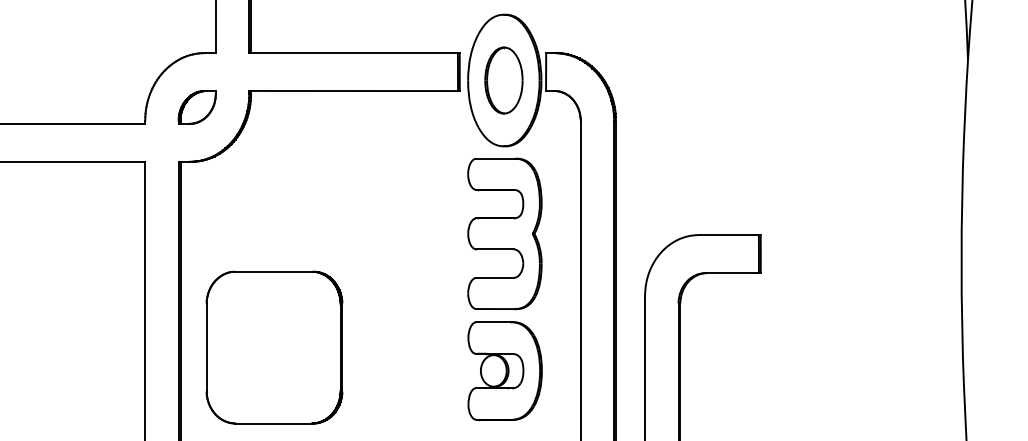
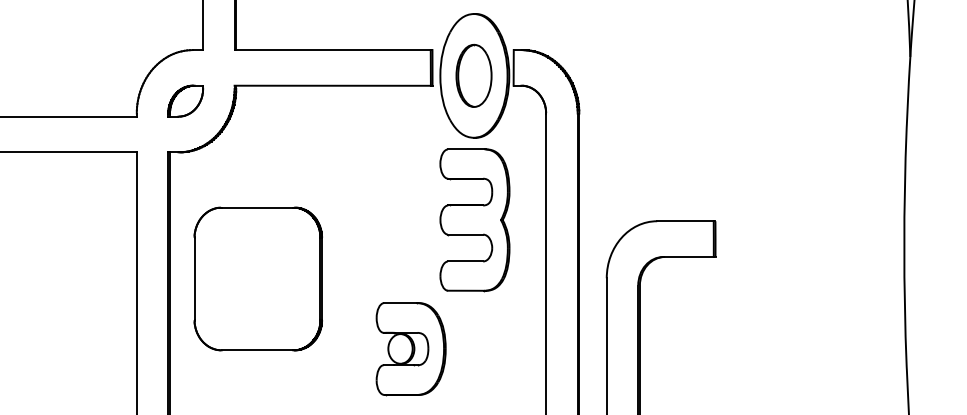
part: (273, 347) -> (257, 278), moved
part: (504, 371) -> (410, 349), moved

